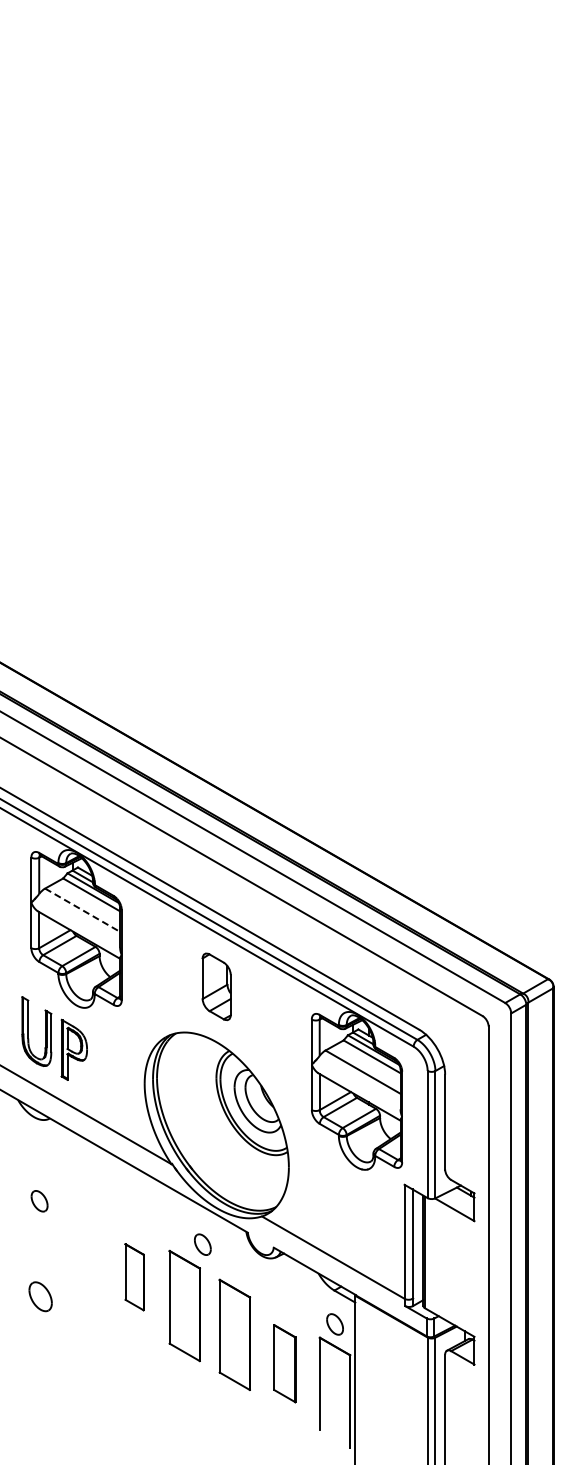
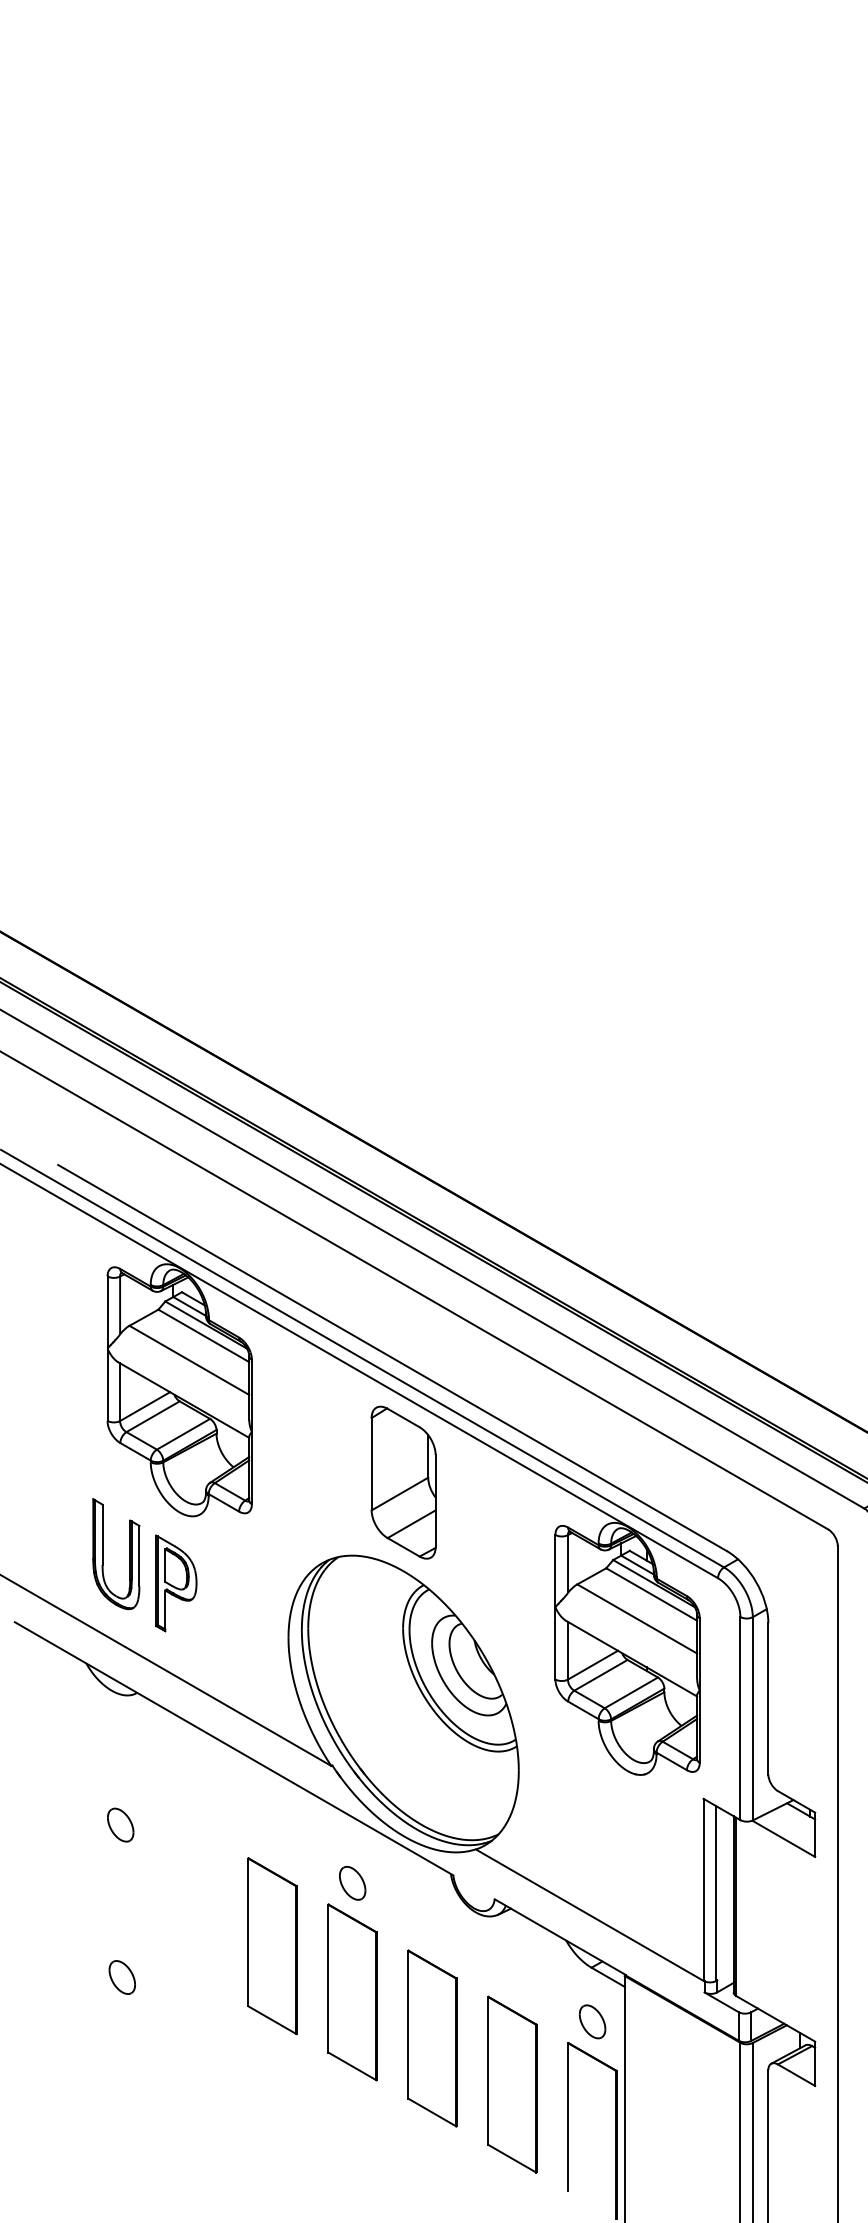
line: (83, 910) -> (190, 1360), dashed -> solid
part: (216, 986) -> (403, 1482), size x1.43
part: (202, 1244) -> (352, 1882), moved
part: (134, 1277) -> (272, 1946), size x1.67
part: (40, 1296) -> (122, 1977), size x0.71
part: (284, 1363) -> (511, 2084), size x1.43

